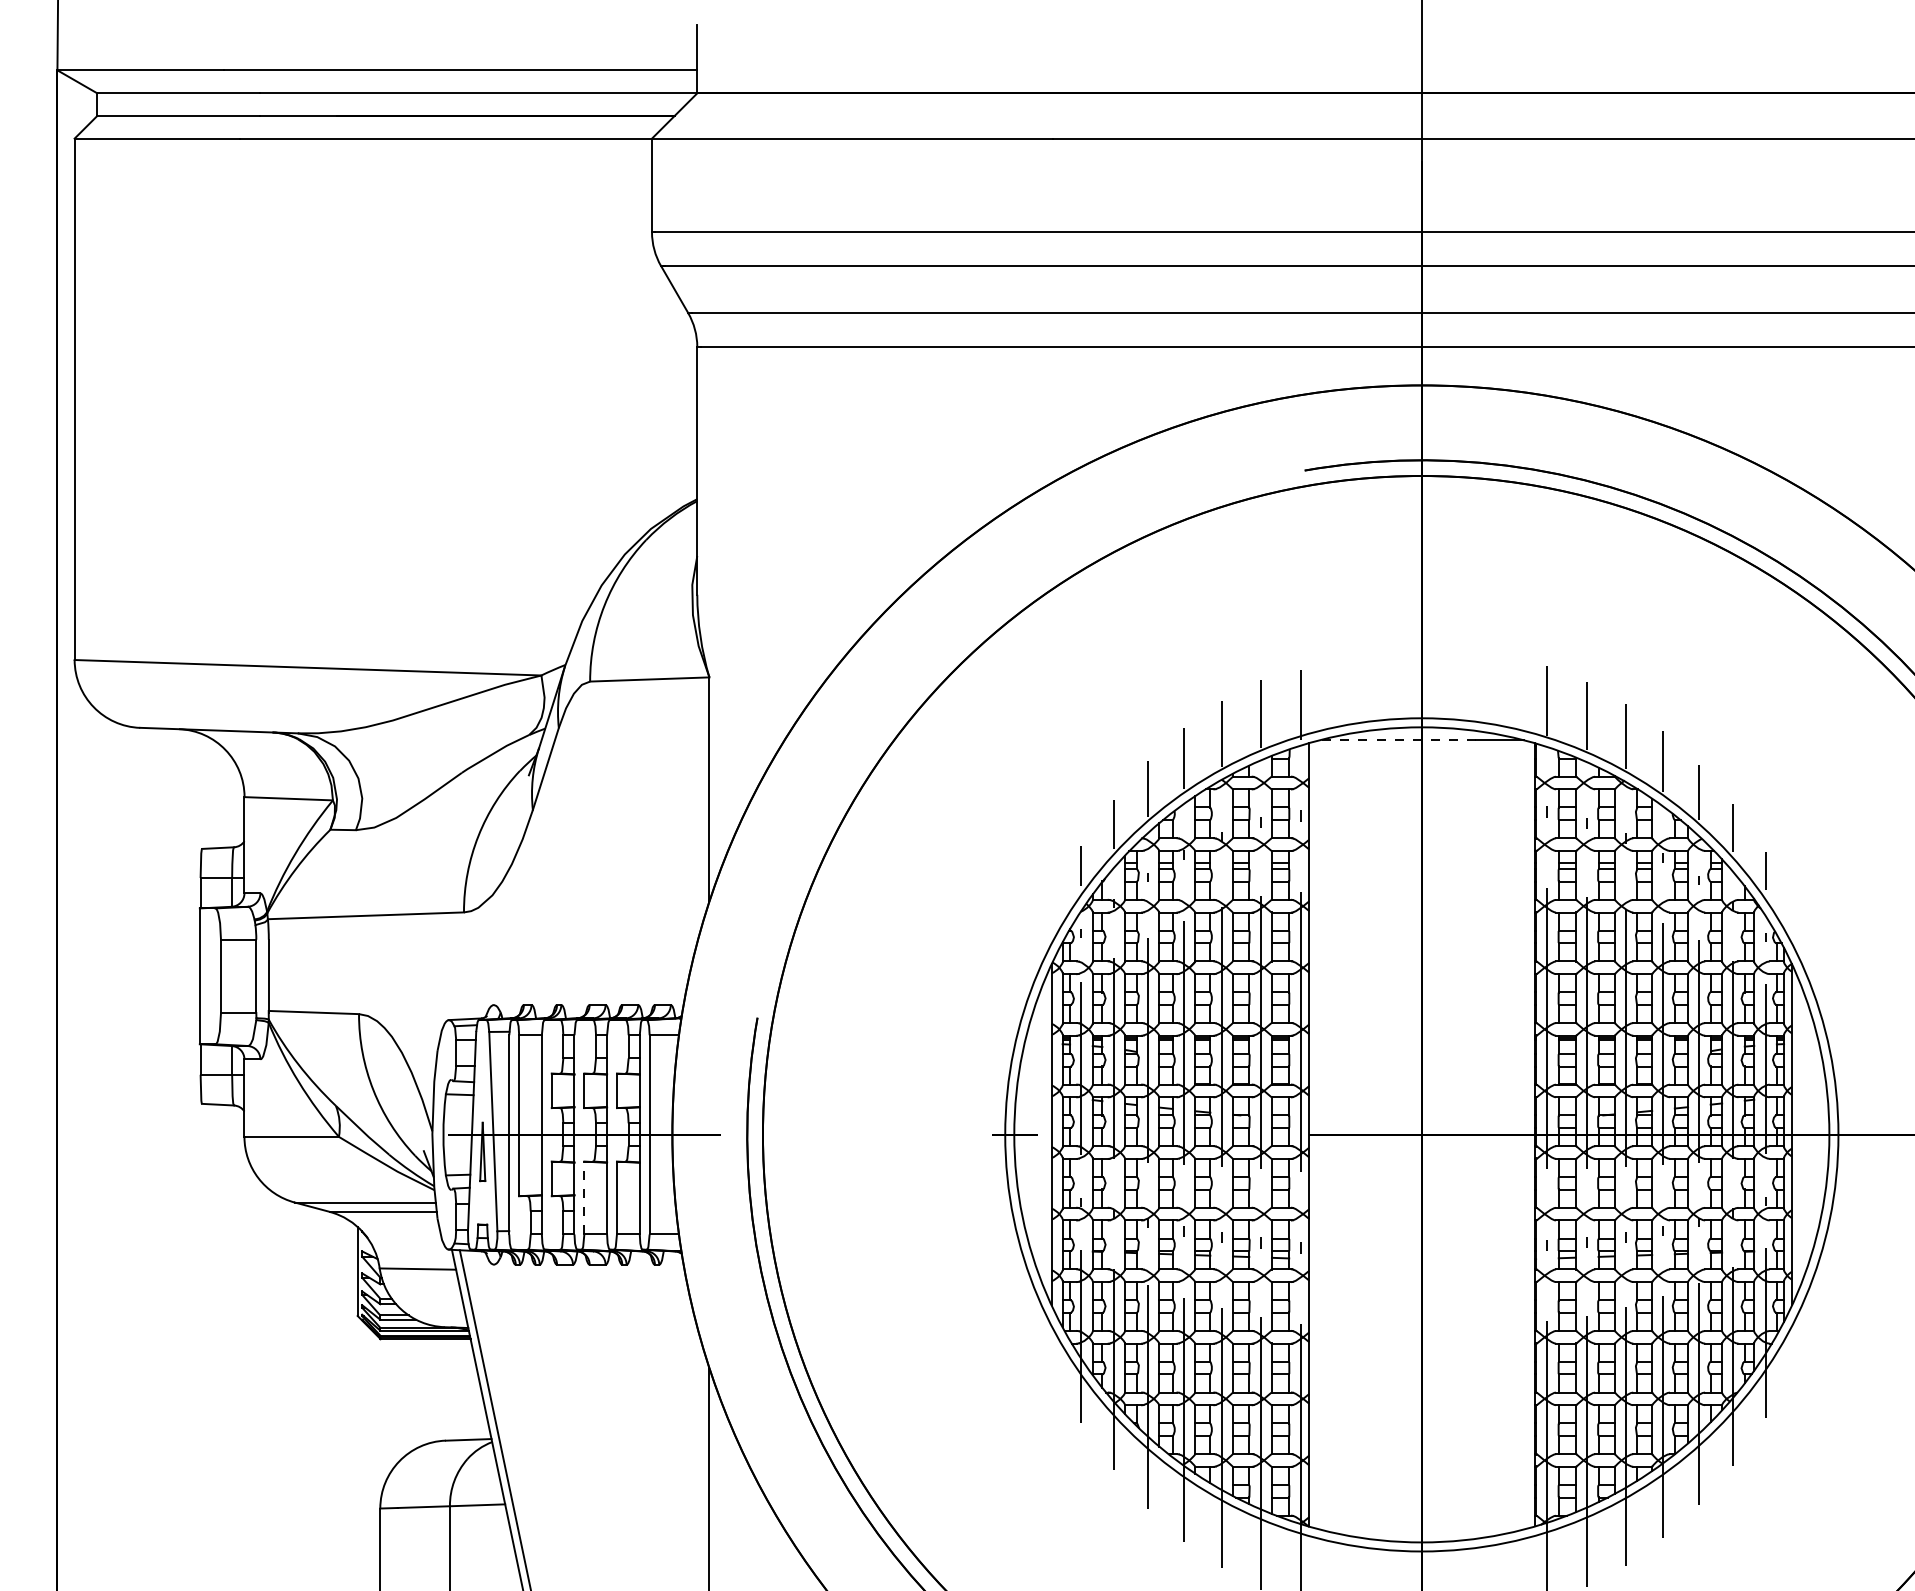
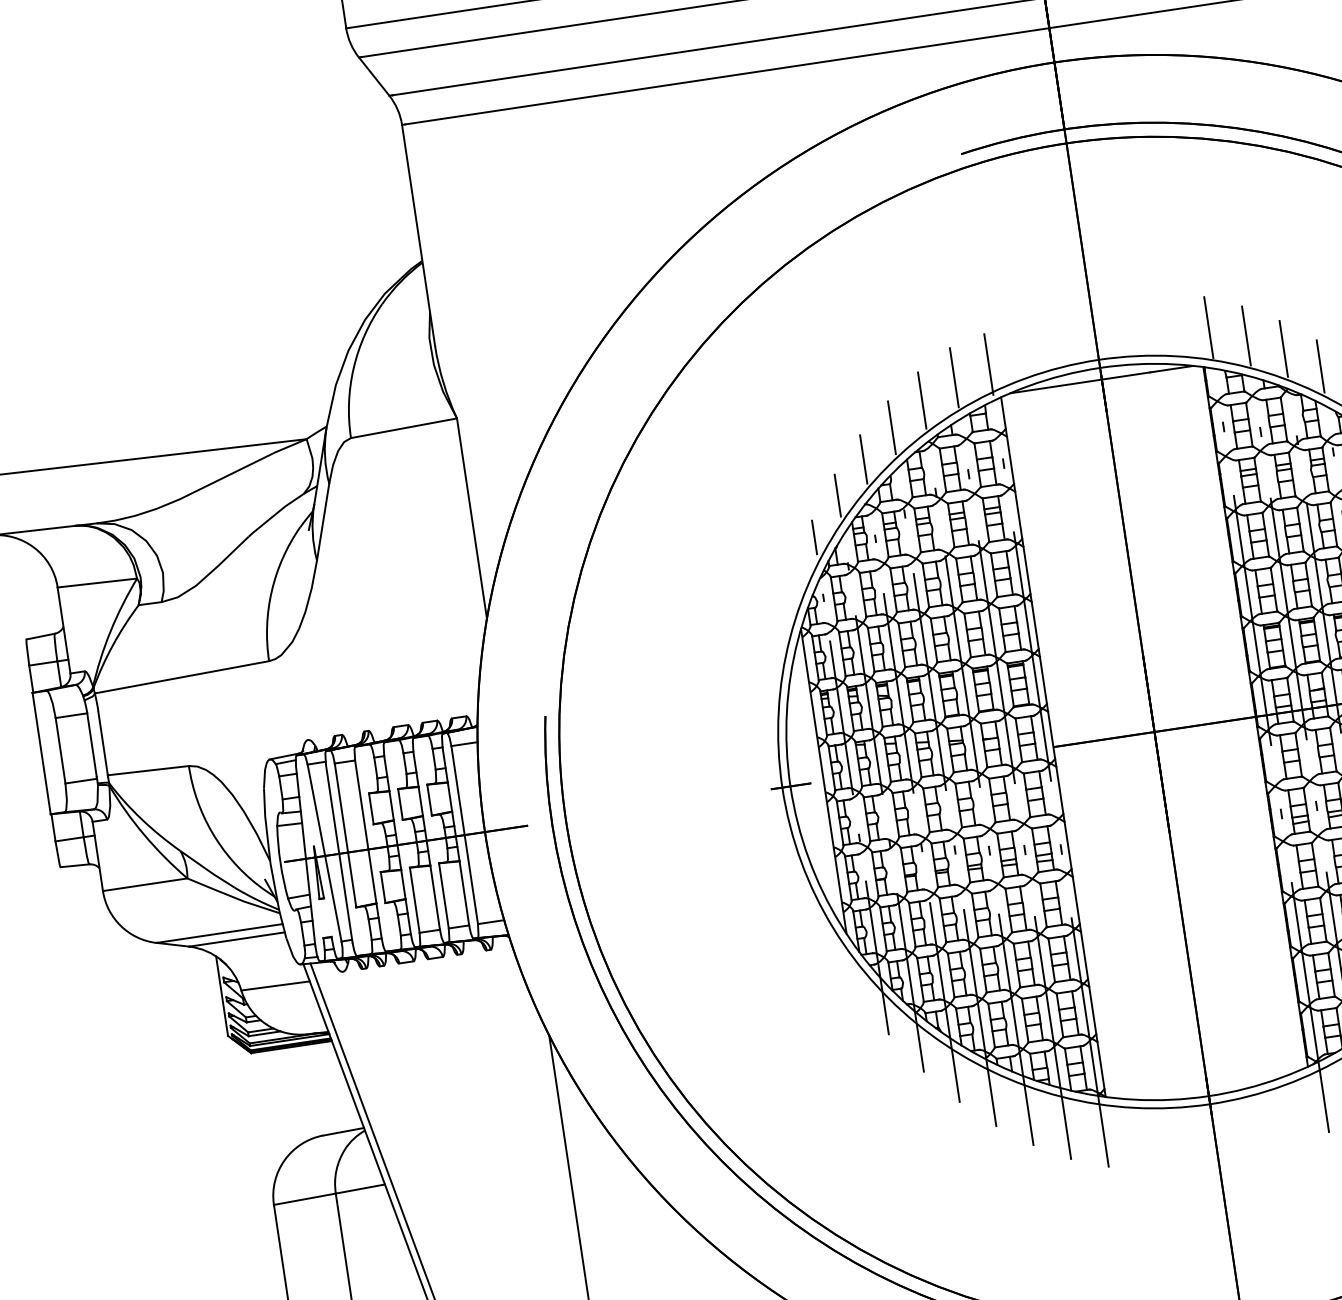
line: (1397, 740) -> (1080, 382), dashed -> solid
line: (584, 1197) -> (414, 899), dashed -> solid

